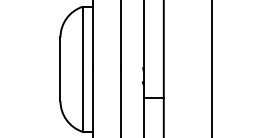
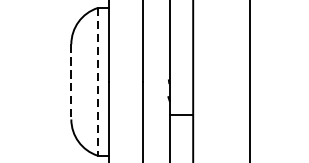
line: (60, 69) -> (71, 82), solid -> dashed
line: (82, 69) -> (97, 82), solid -> dashed

